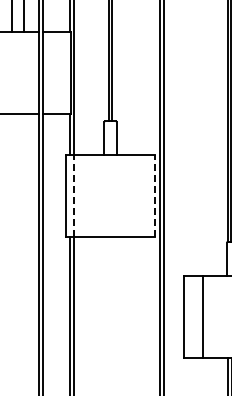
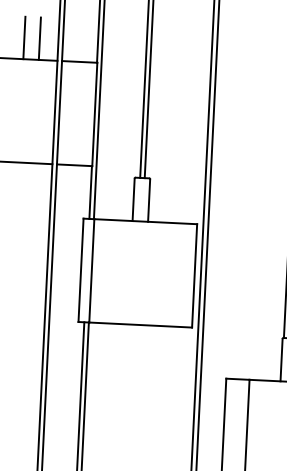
line: (74, 196) -> (92, 271), dashed -> solid
line: (155, 196) -> (194, 276), dashed -> solid

